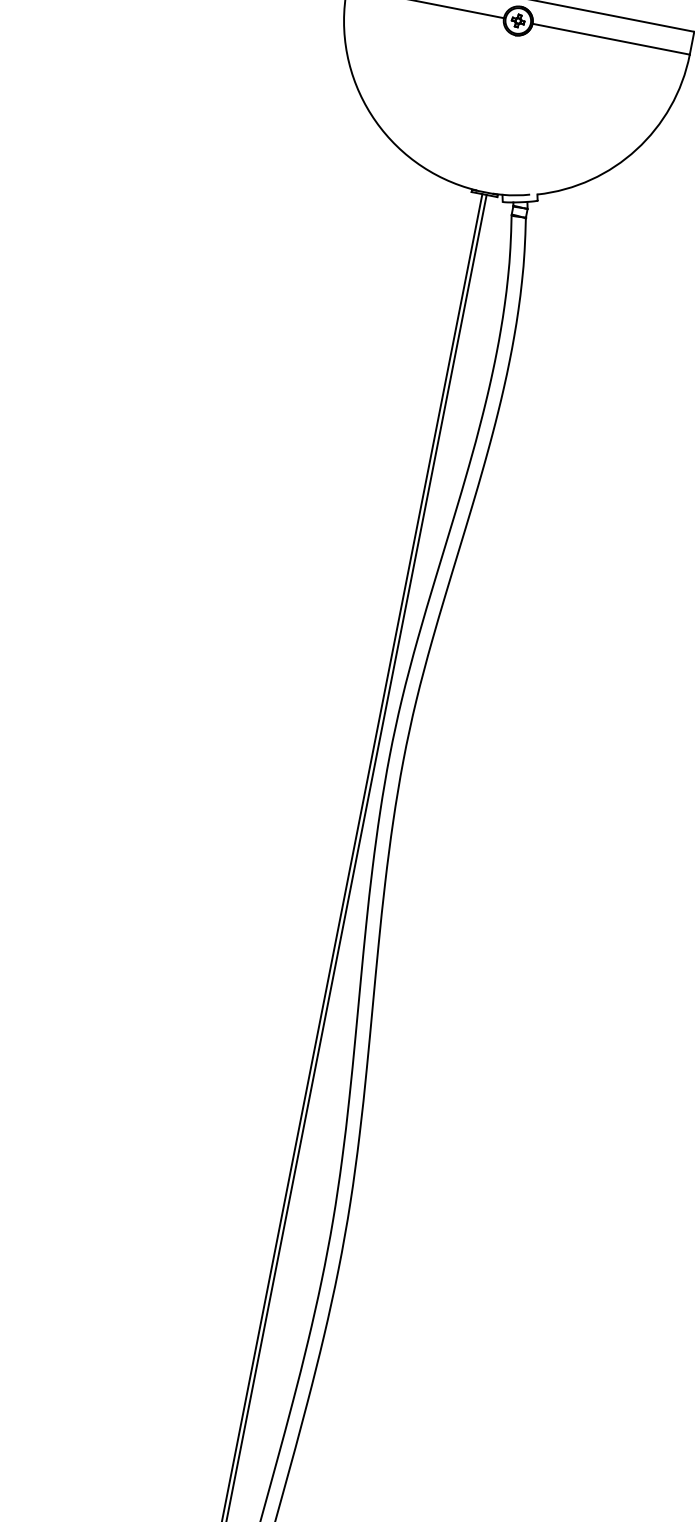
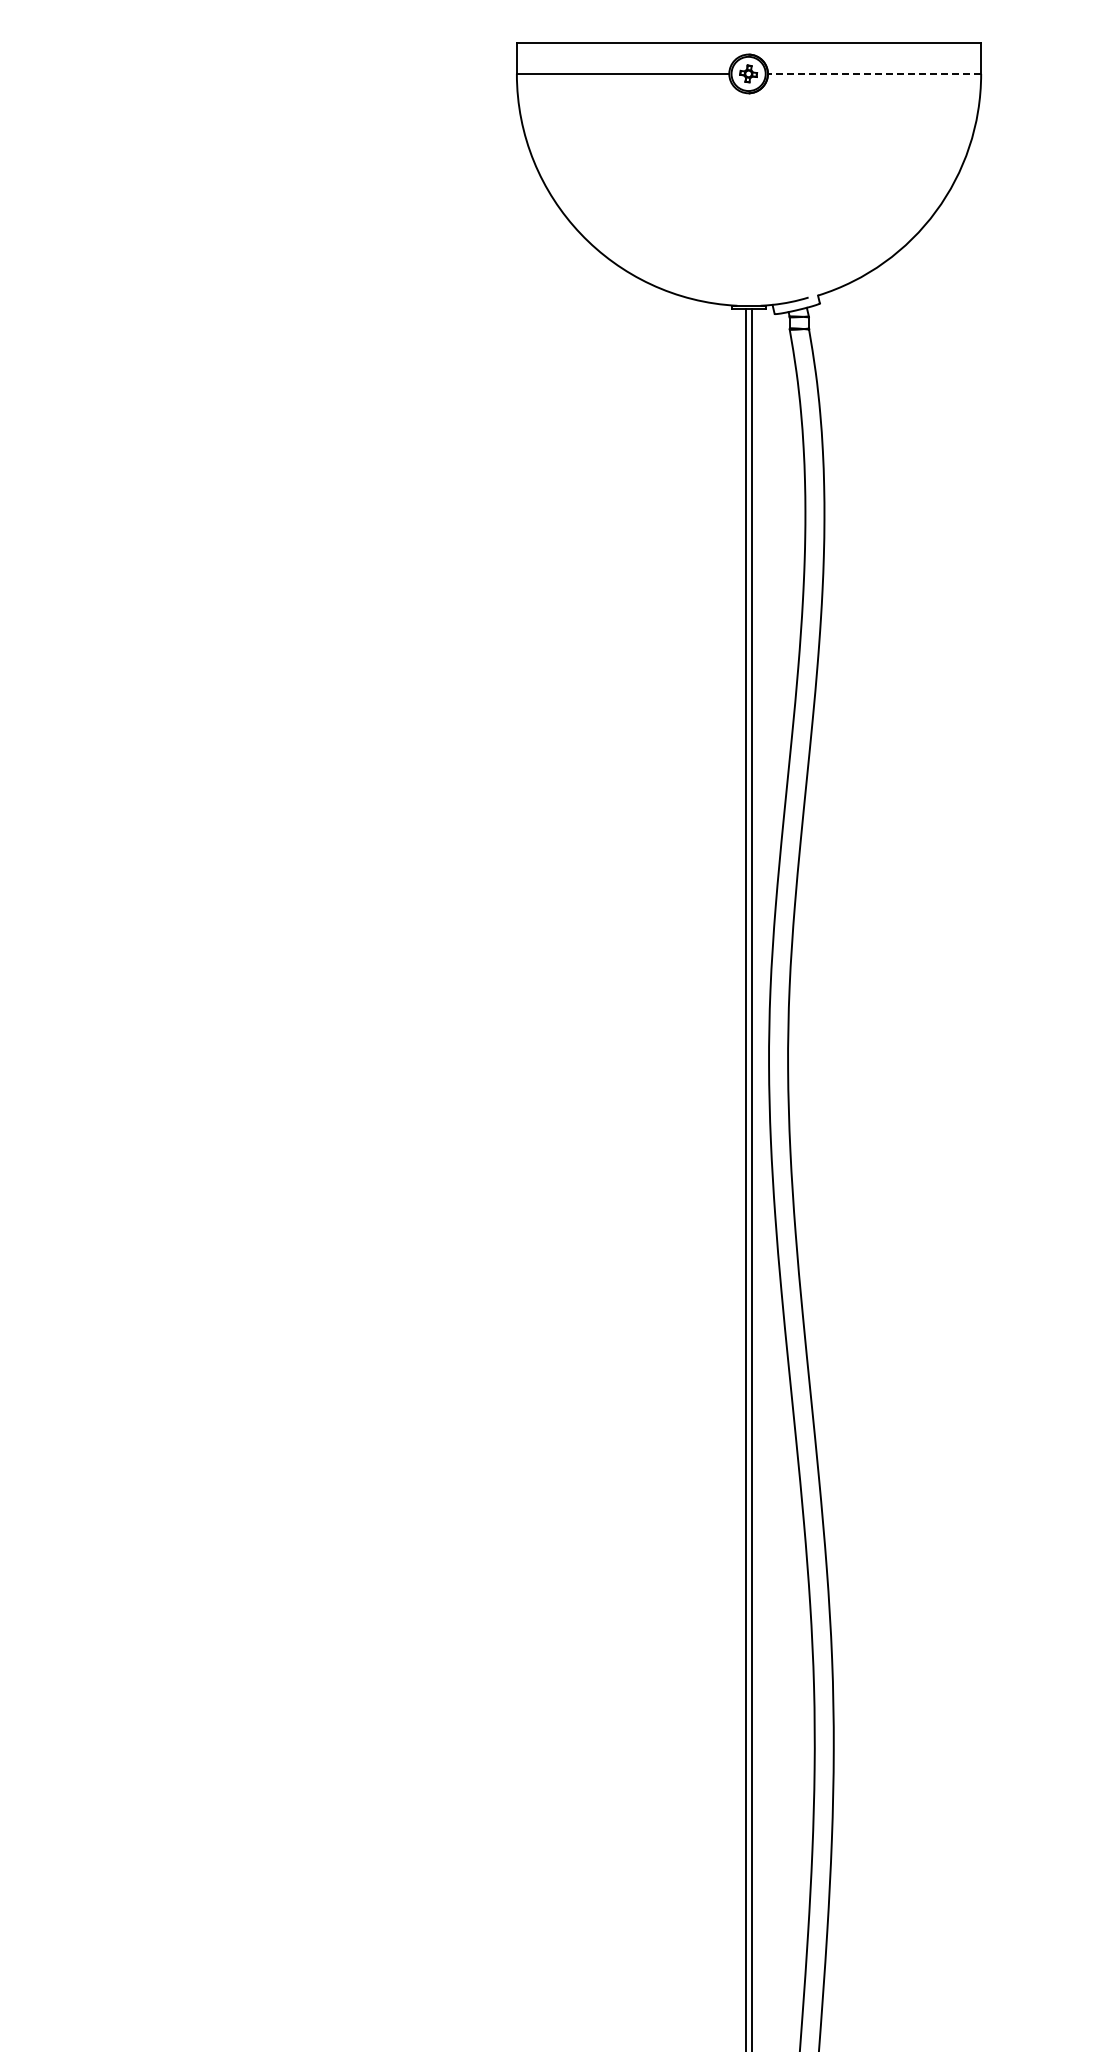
line: (611, 38) -> (874, 73), solid -> dashed

